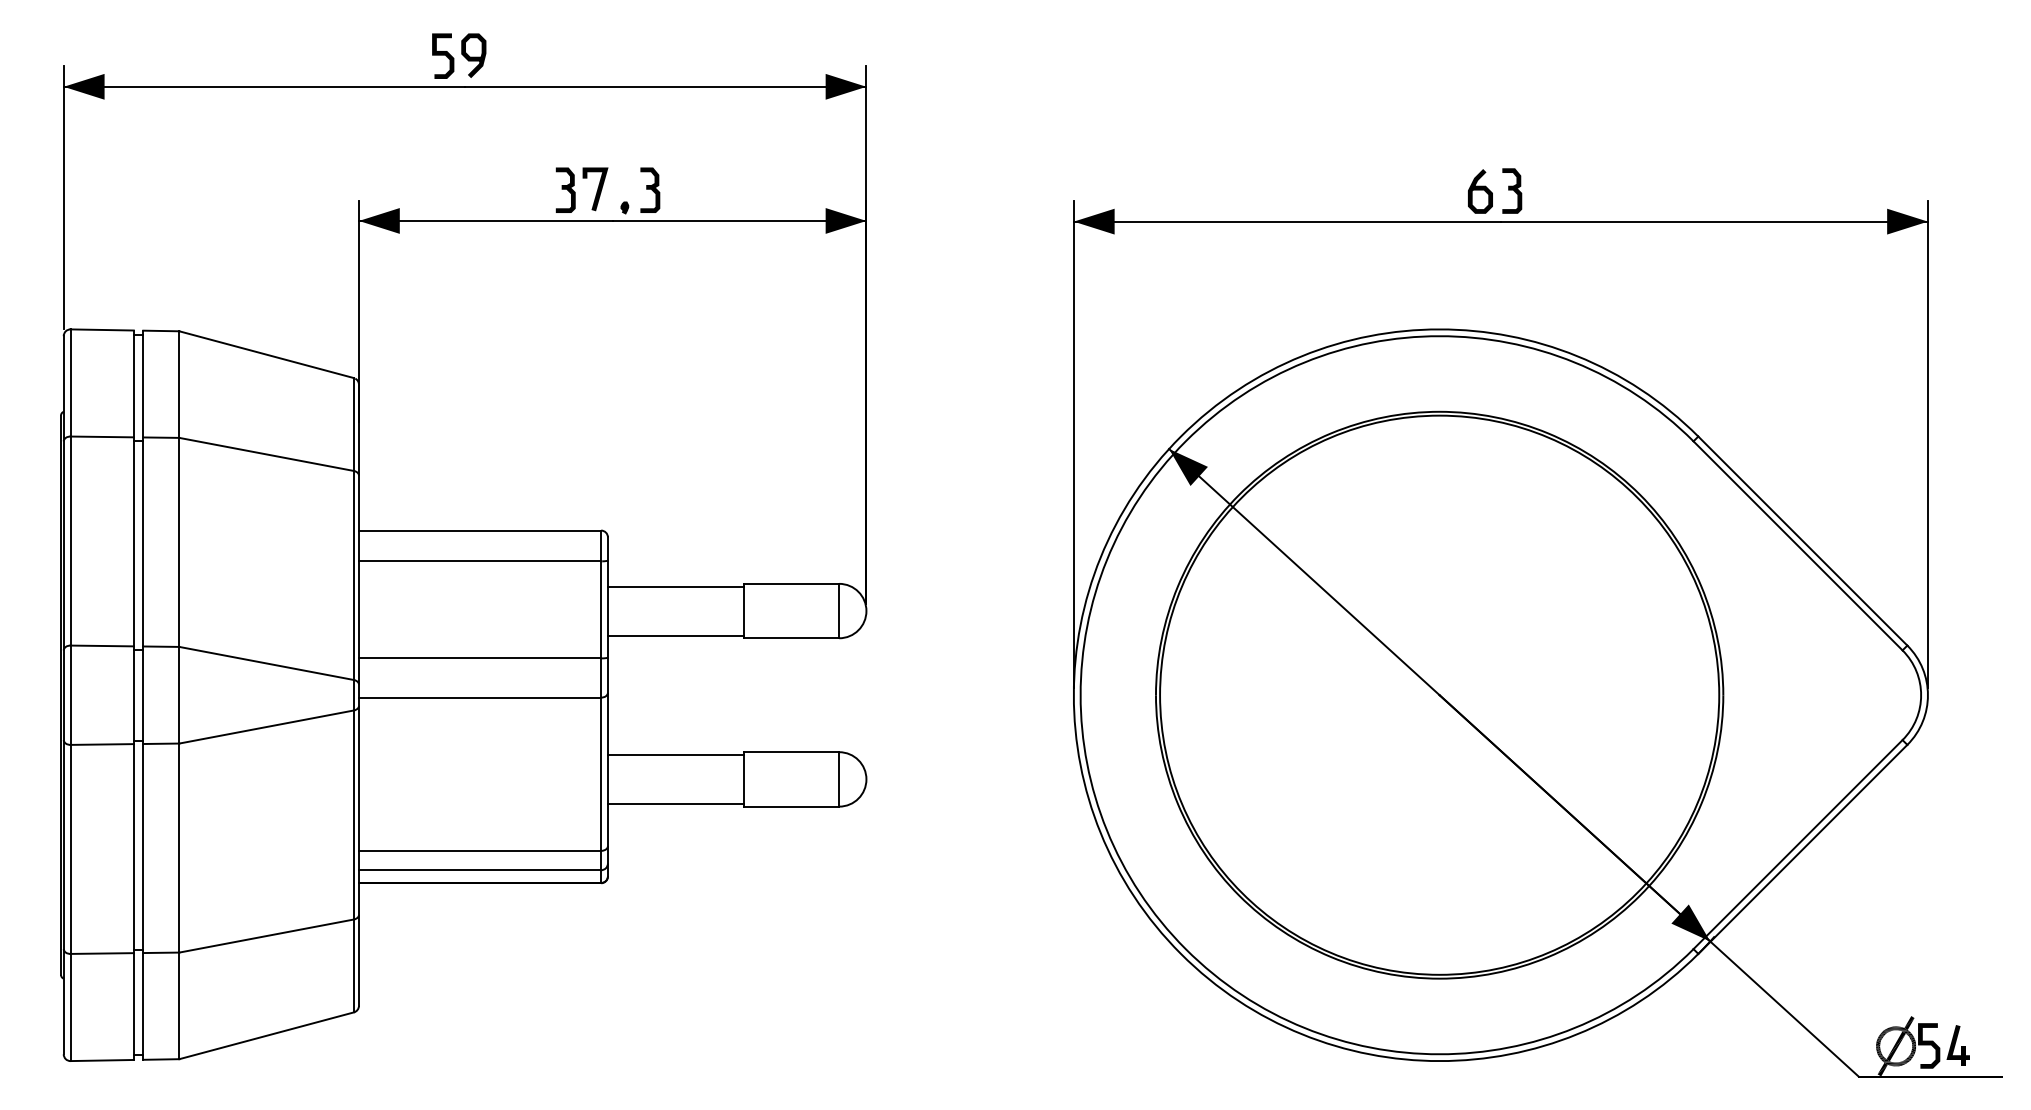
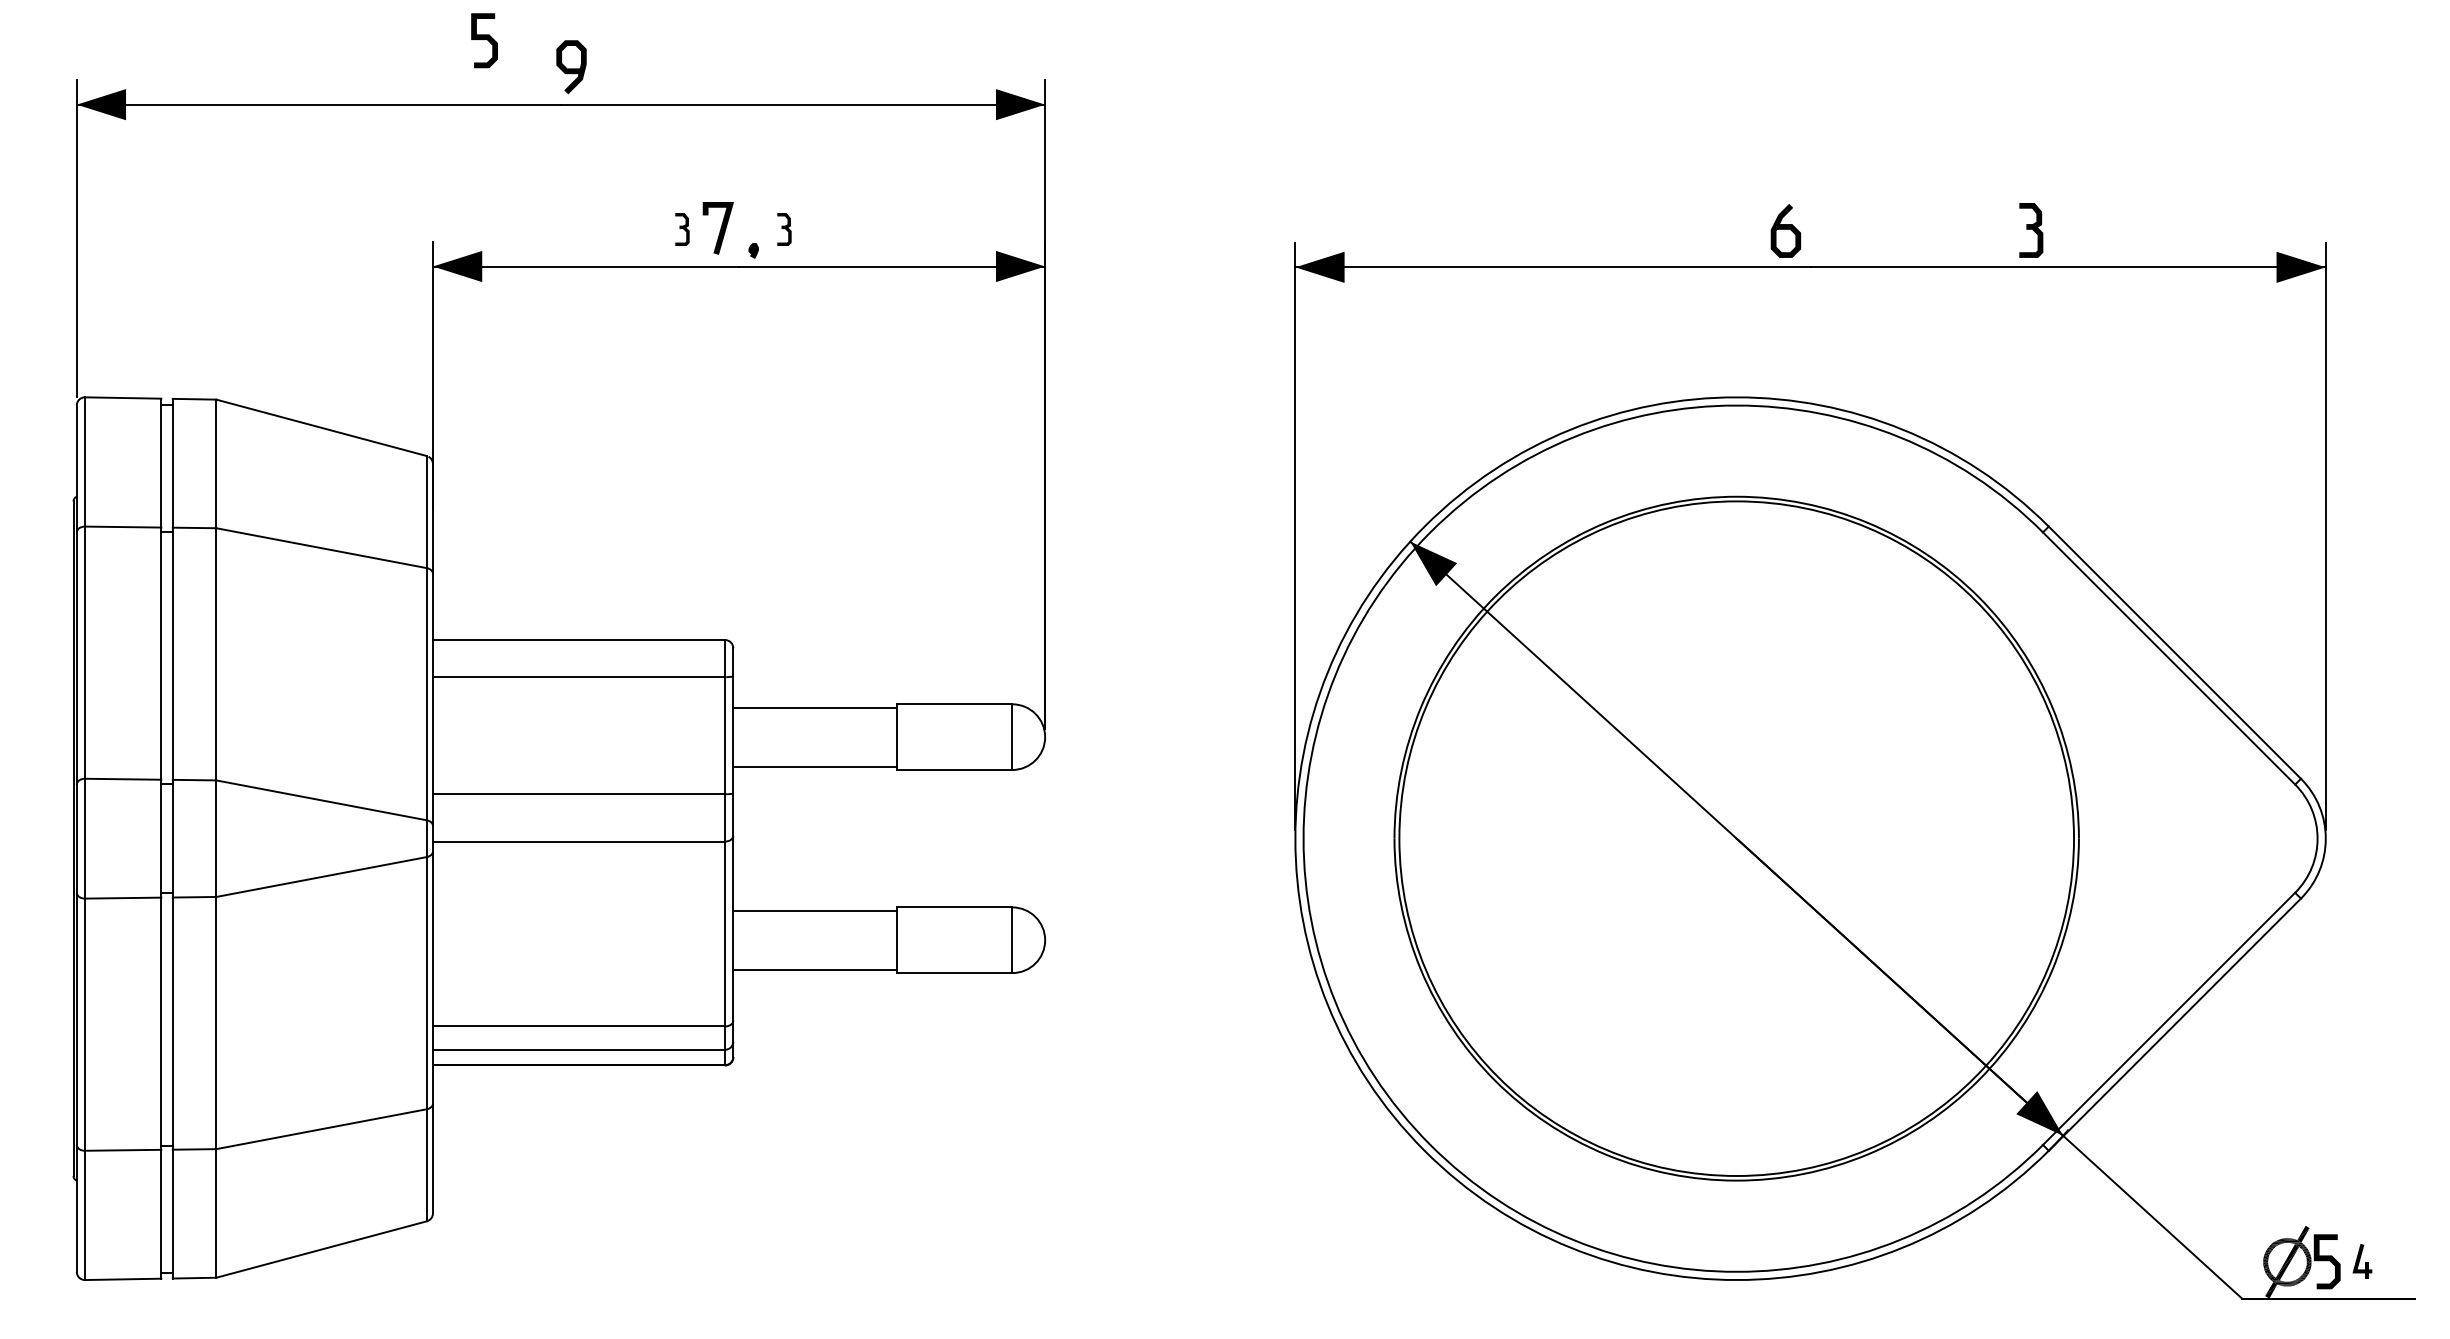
curve: (443, 55) -> (484, 39), moved
part: (565, 190) -> (682, 229), size x0.6
part: (650, 190) -> (784, 229), size x0.6
part: (1512, 191) -> (2031, 230), moved
part: (1958, 1044) -> (2362, 1260), size x0.7

